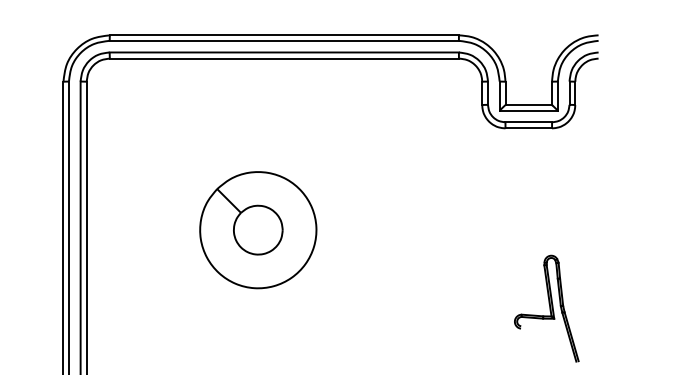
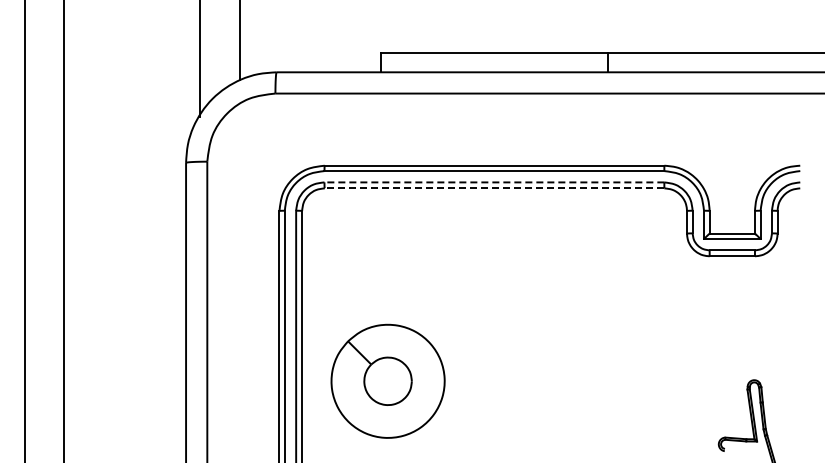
line: (284, 52) -> (494, 182), solid -> dashed
line: (284, 58) -> (494, 188), solid -> dashed
part: (257, 229) -> (387, 380), moved

